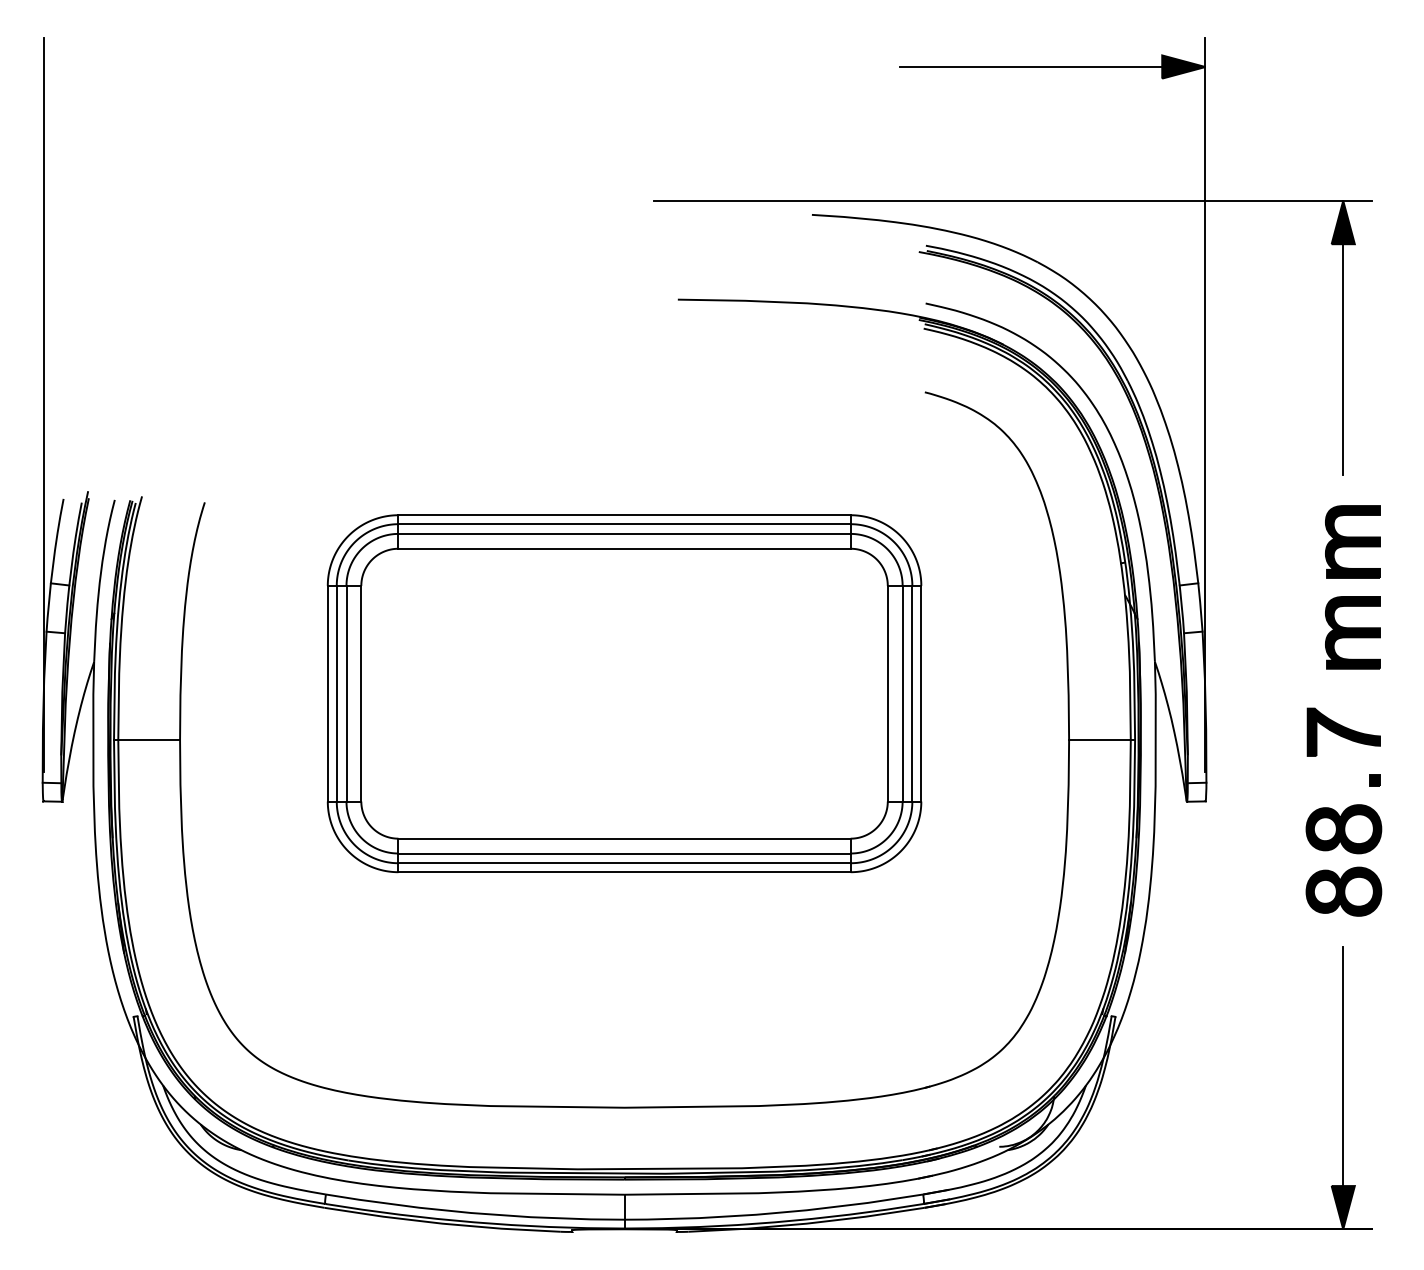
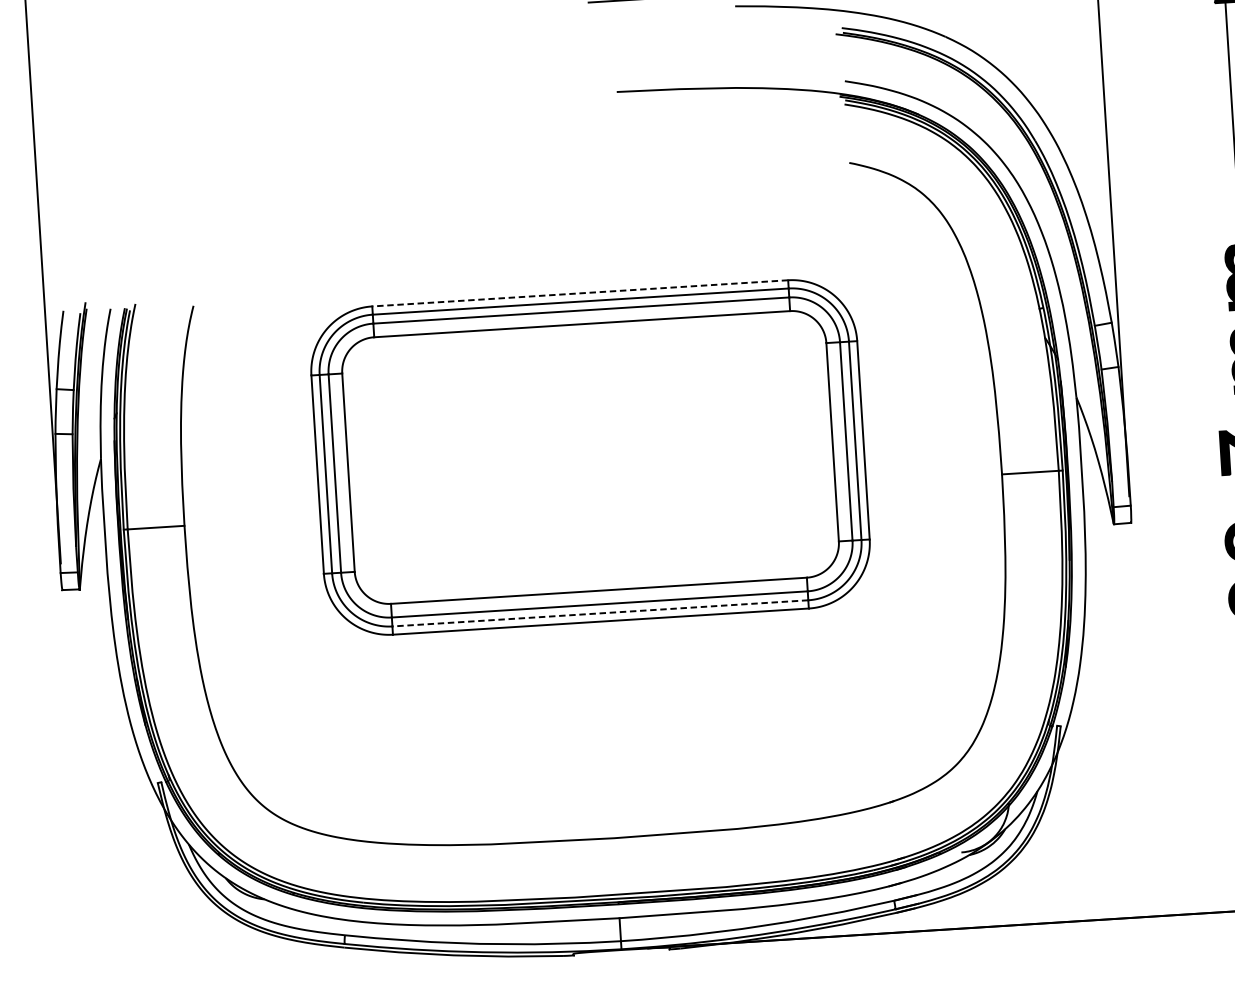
line: (624, 515) -> (580, 293), solid -> dashed
line: (624, 863) -> (600, 613), solid -> dashed

